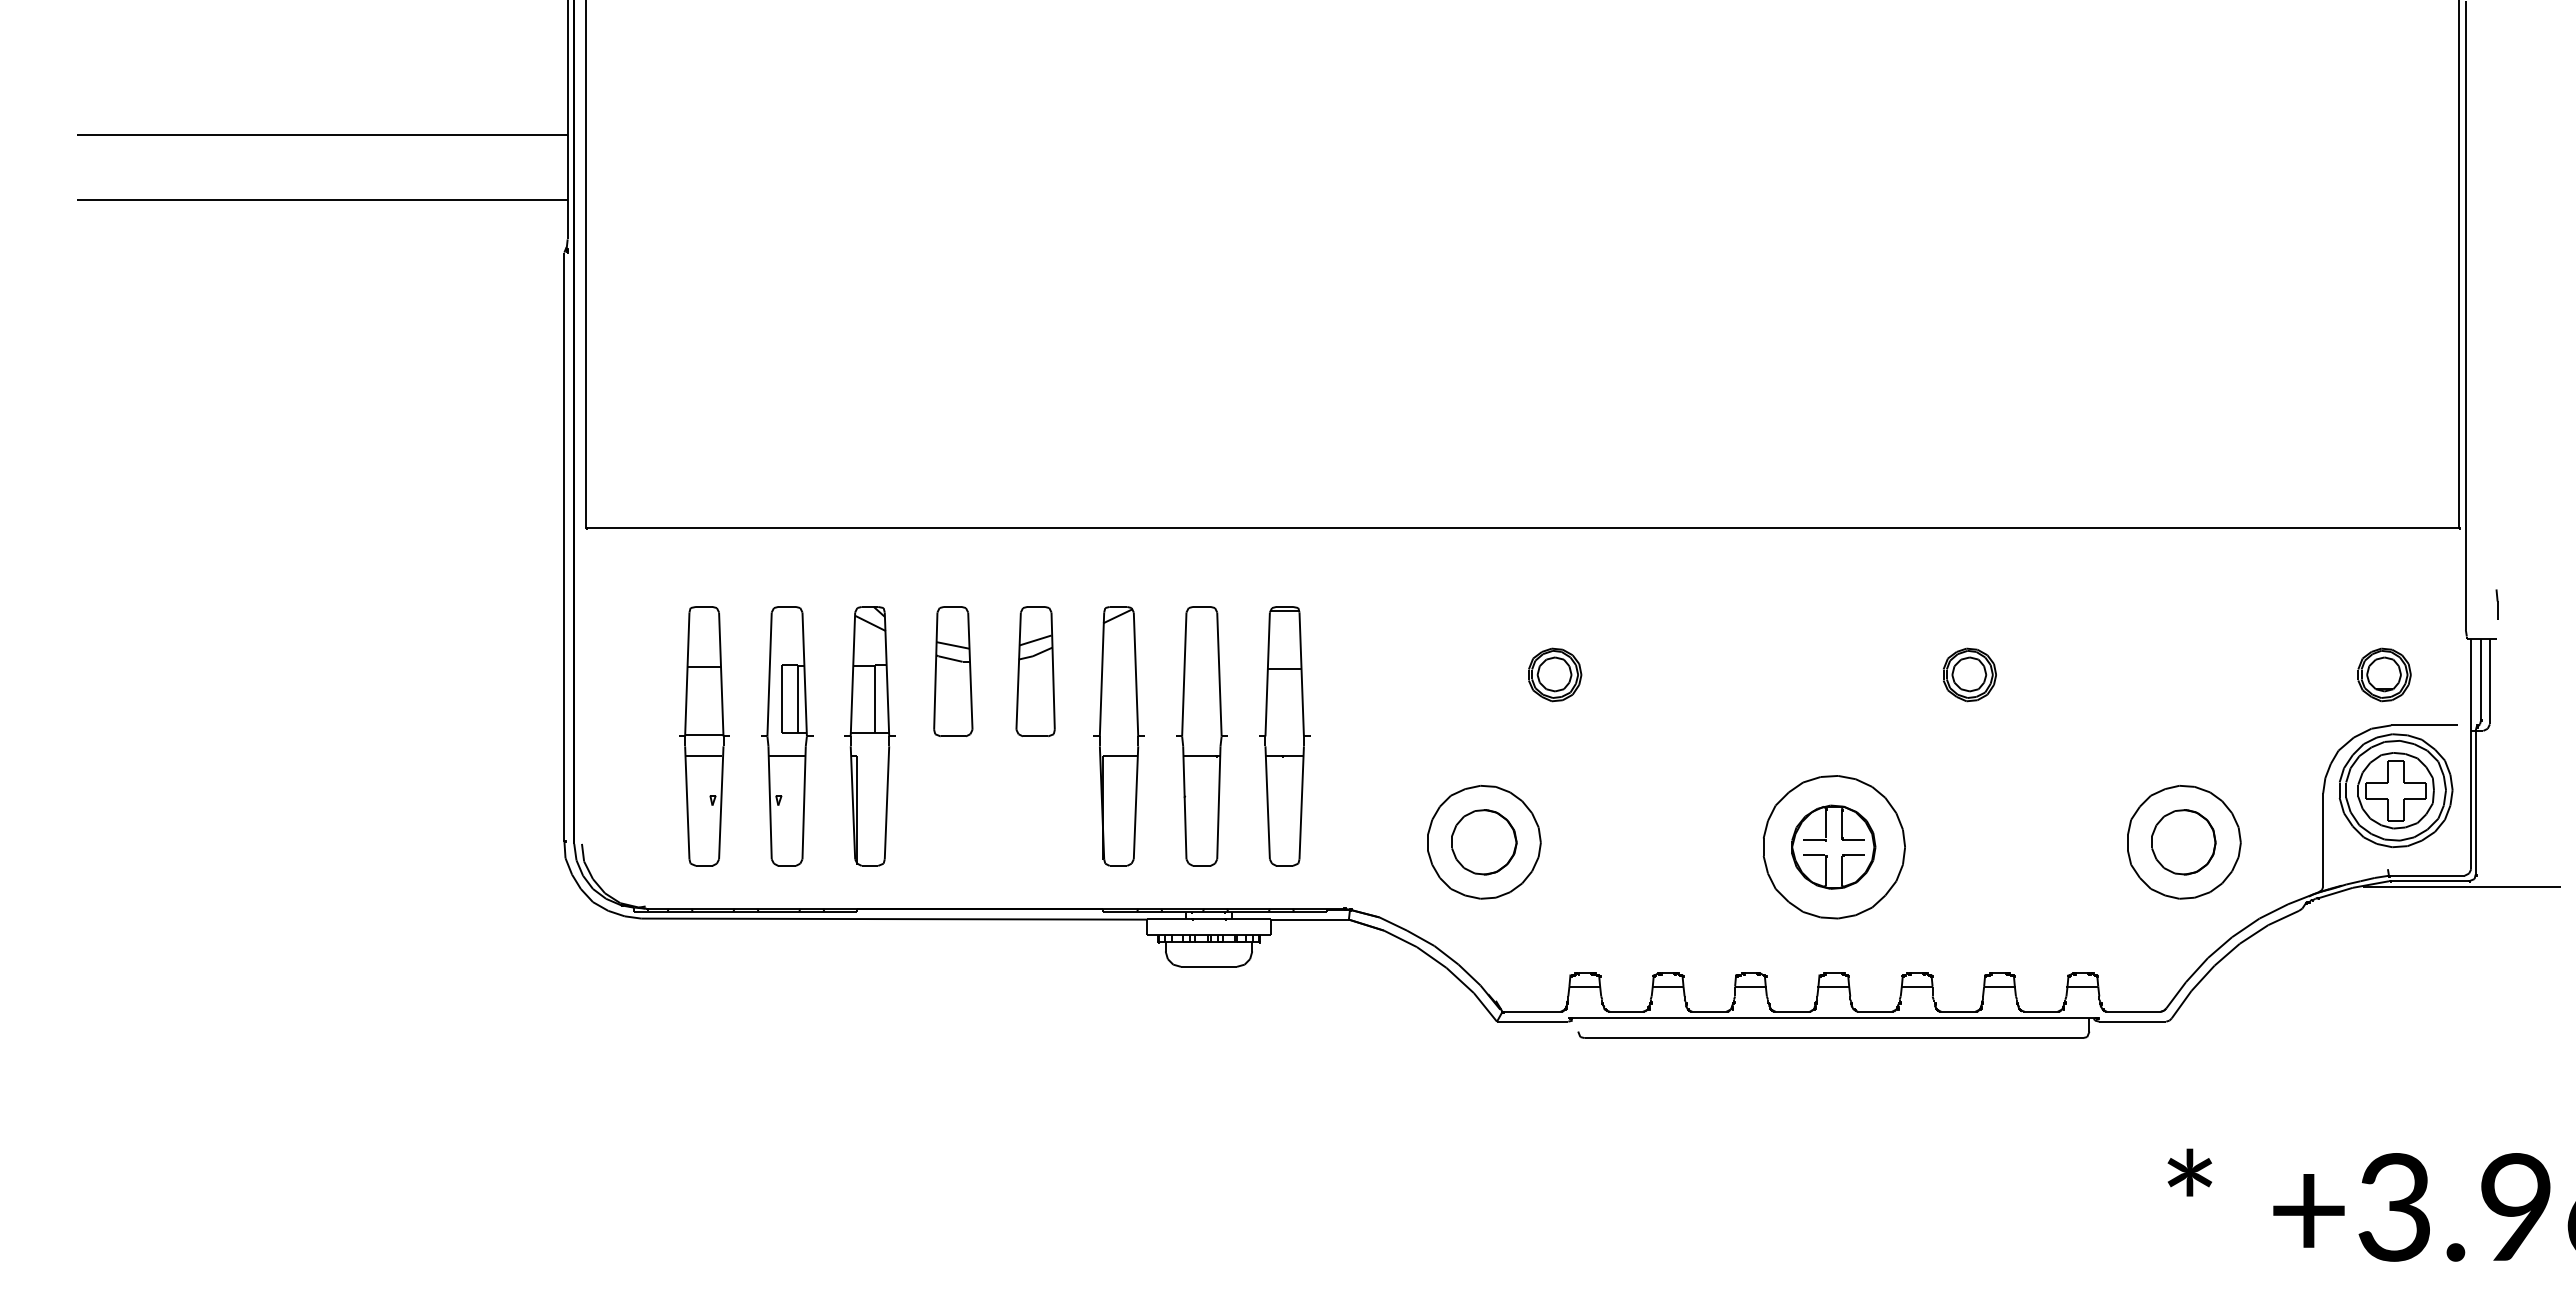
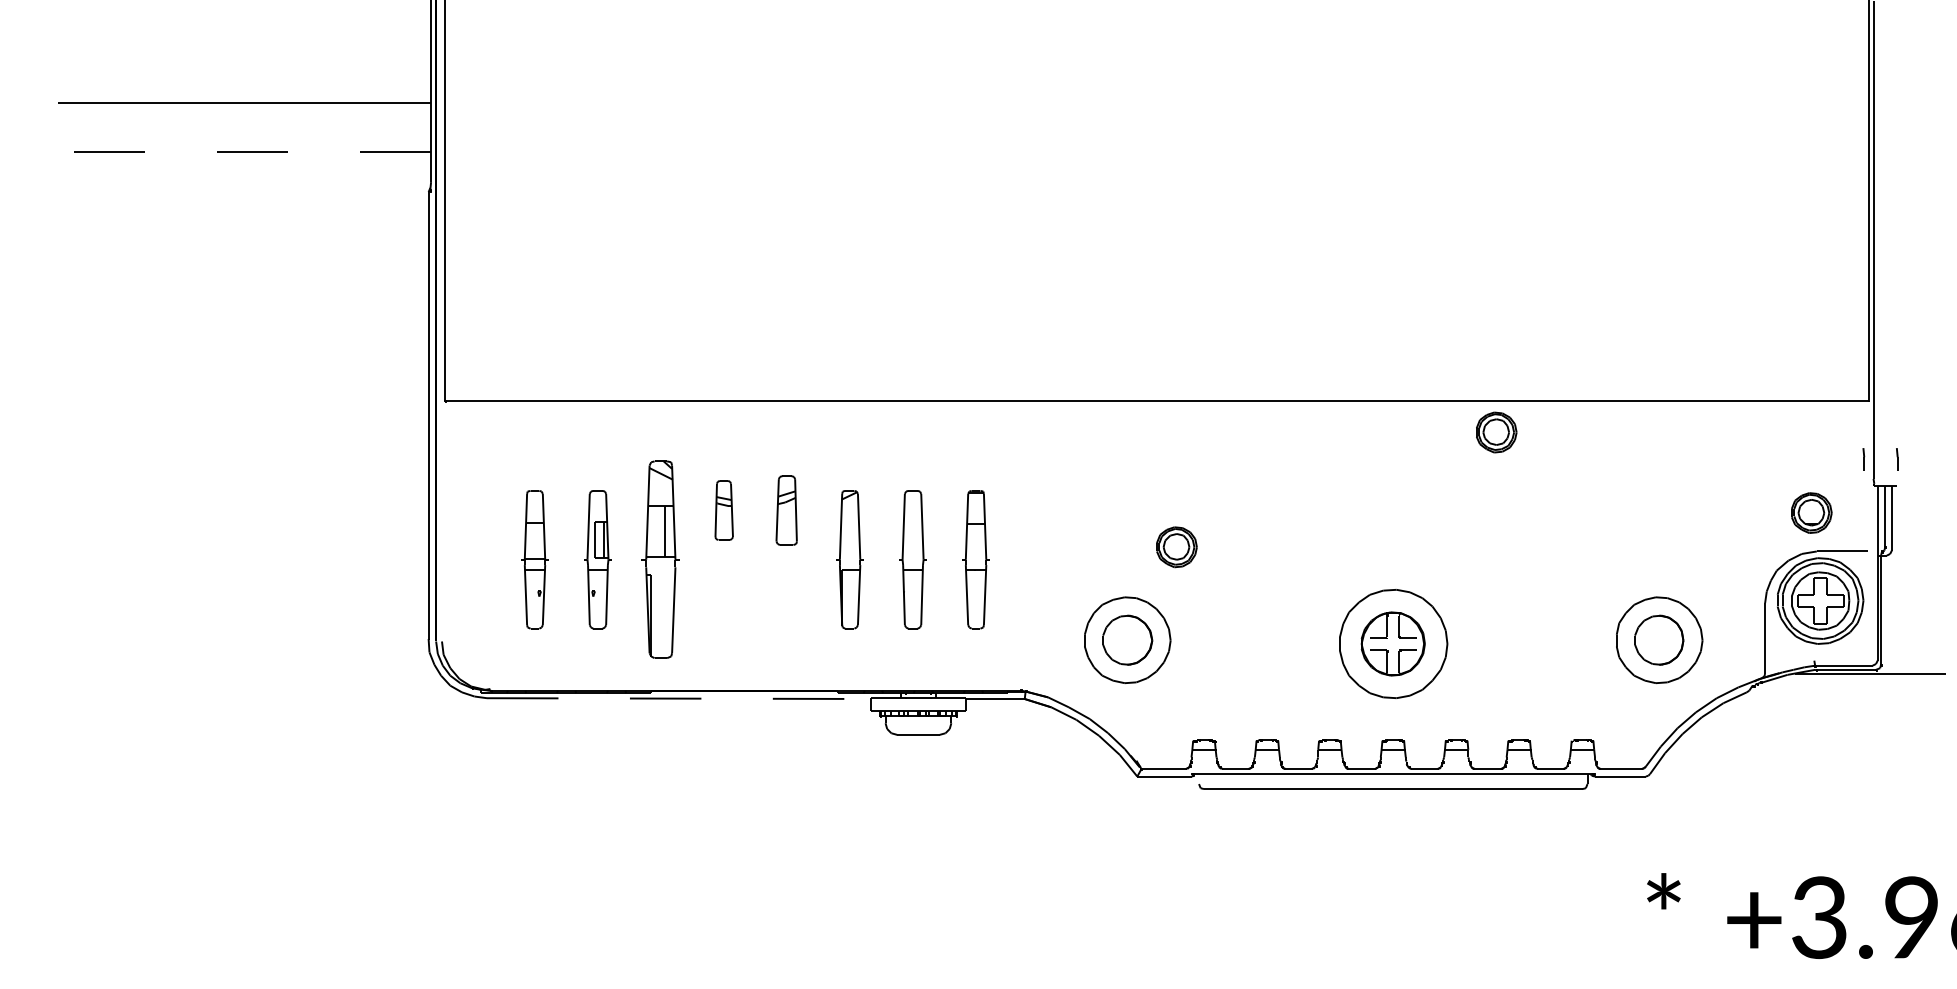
line: (321, 199) -> (244, 151), solid -> dashed
line: (2453, 604) -> (1864, 459), added
part: (953, 671) -> (724, 510), size x0.6
part: (1035, 671) -> (786, 510), size x0.7
part: (1555, 674) -> (1177, 546), moved
part: (1969, 674) -> (1496, 432), moved
part: (704, 736) -> (535, 559), size x0.7
part: (787, 736) -> (598, 559), size x0.7
part: (1118, 736) -> (849, 559), size x0.7
part: (1201, 736) -> (912, 559), size x0.7
part: (1284, 736) -> (975, 559), size x0.7
line: (894, 919) -> (679, 698), solid -> dashed

